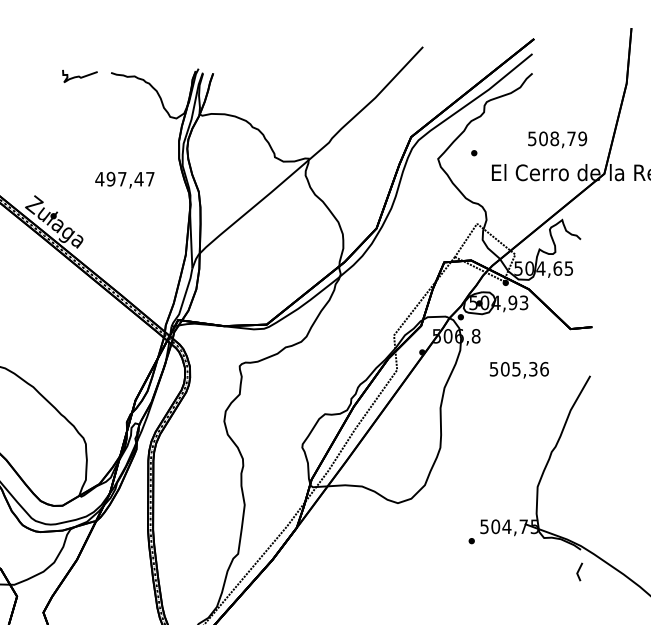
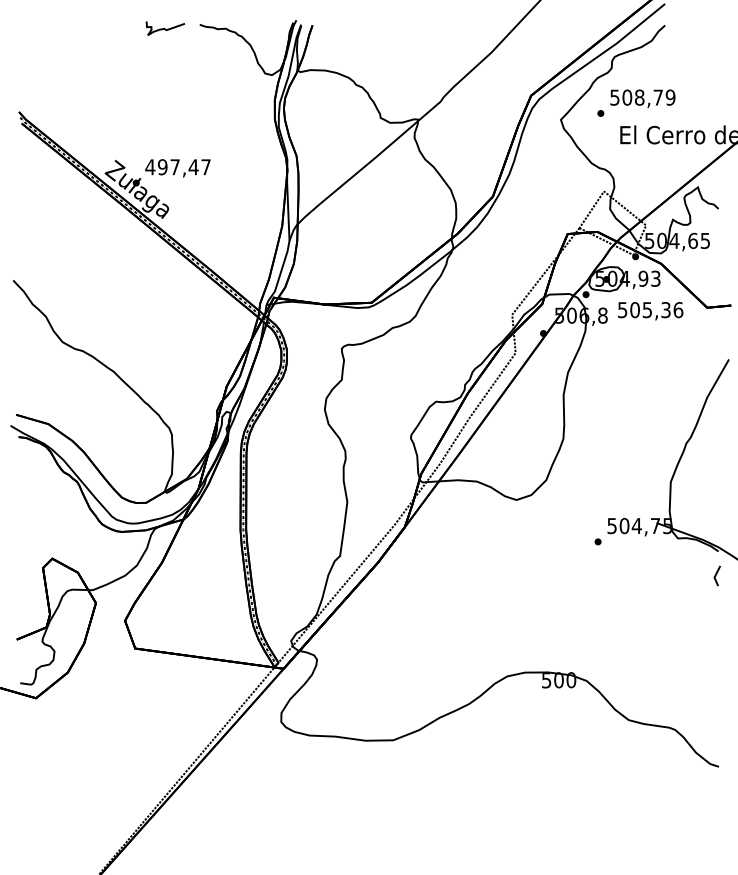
text: (557, 139) -> (642, 98), moved
text: (124, 180) -> (177, 168), moved
text: (519, 370) -> (650, 311), moved

